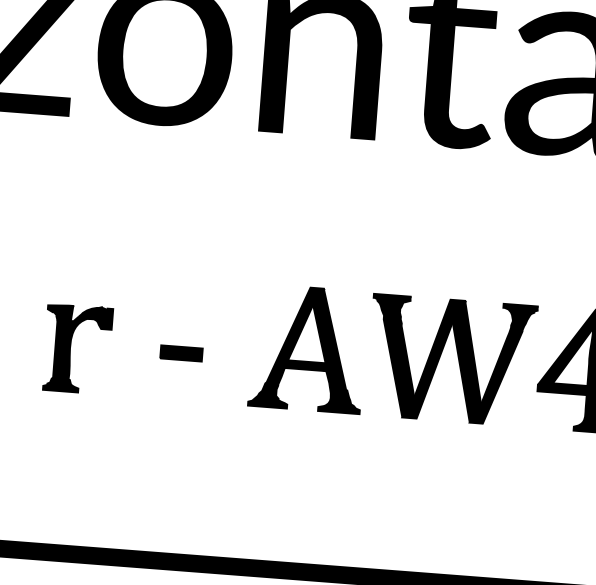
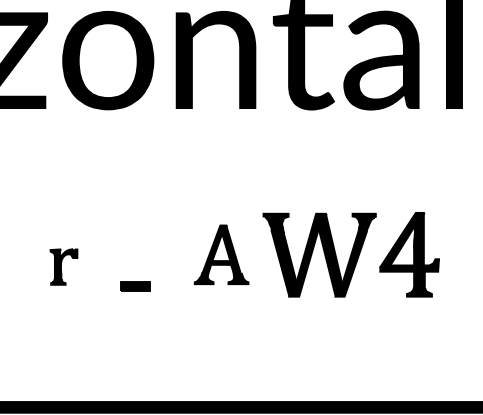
part: (76, 348) -> (63, 266), size x0.6
part: (308, 348) -> (221, 254), size x0.7
part: (181, 353) -> (135, 286), moved

